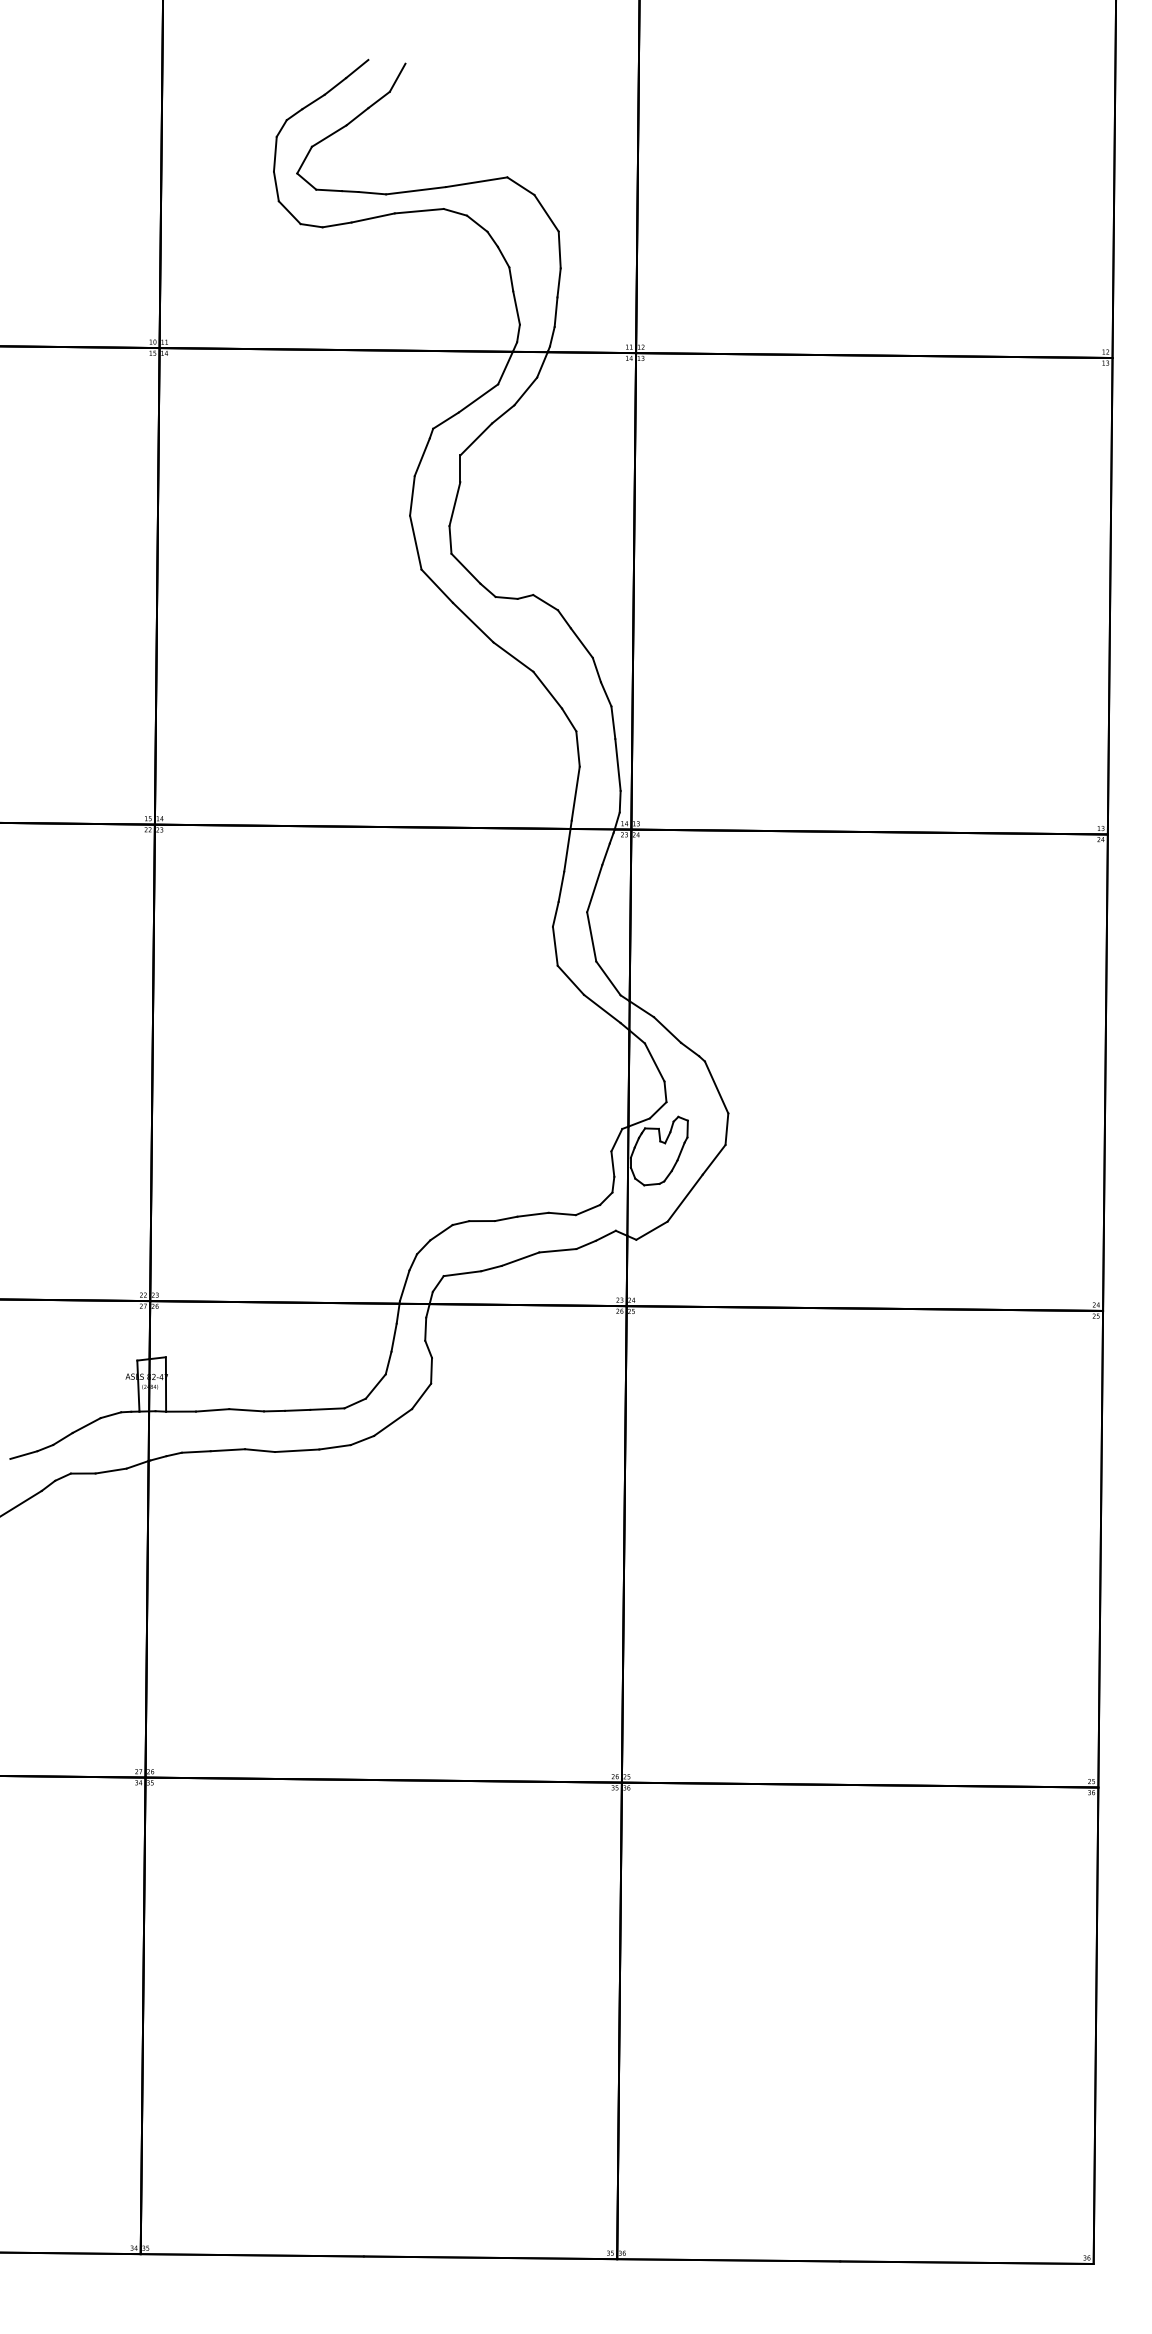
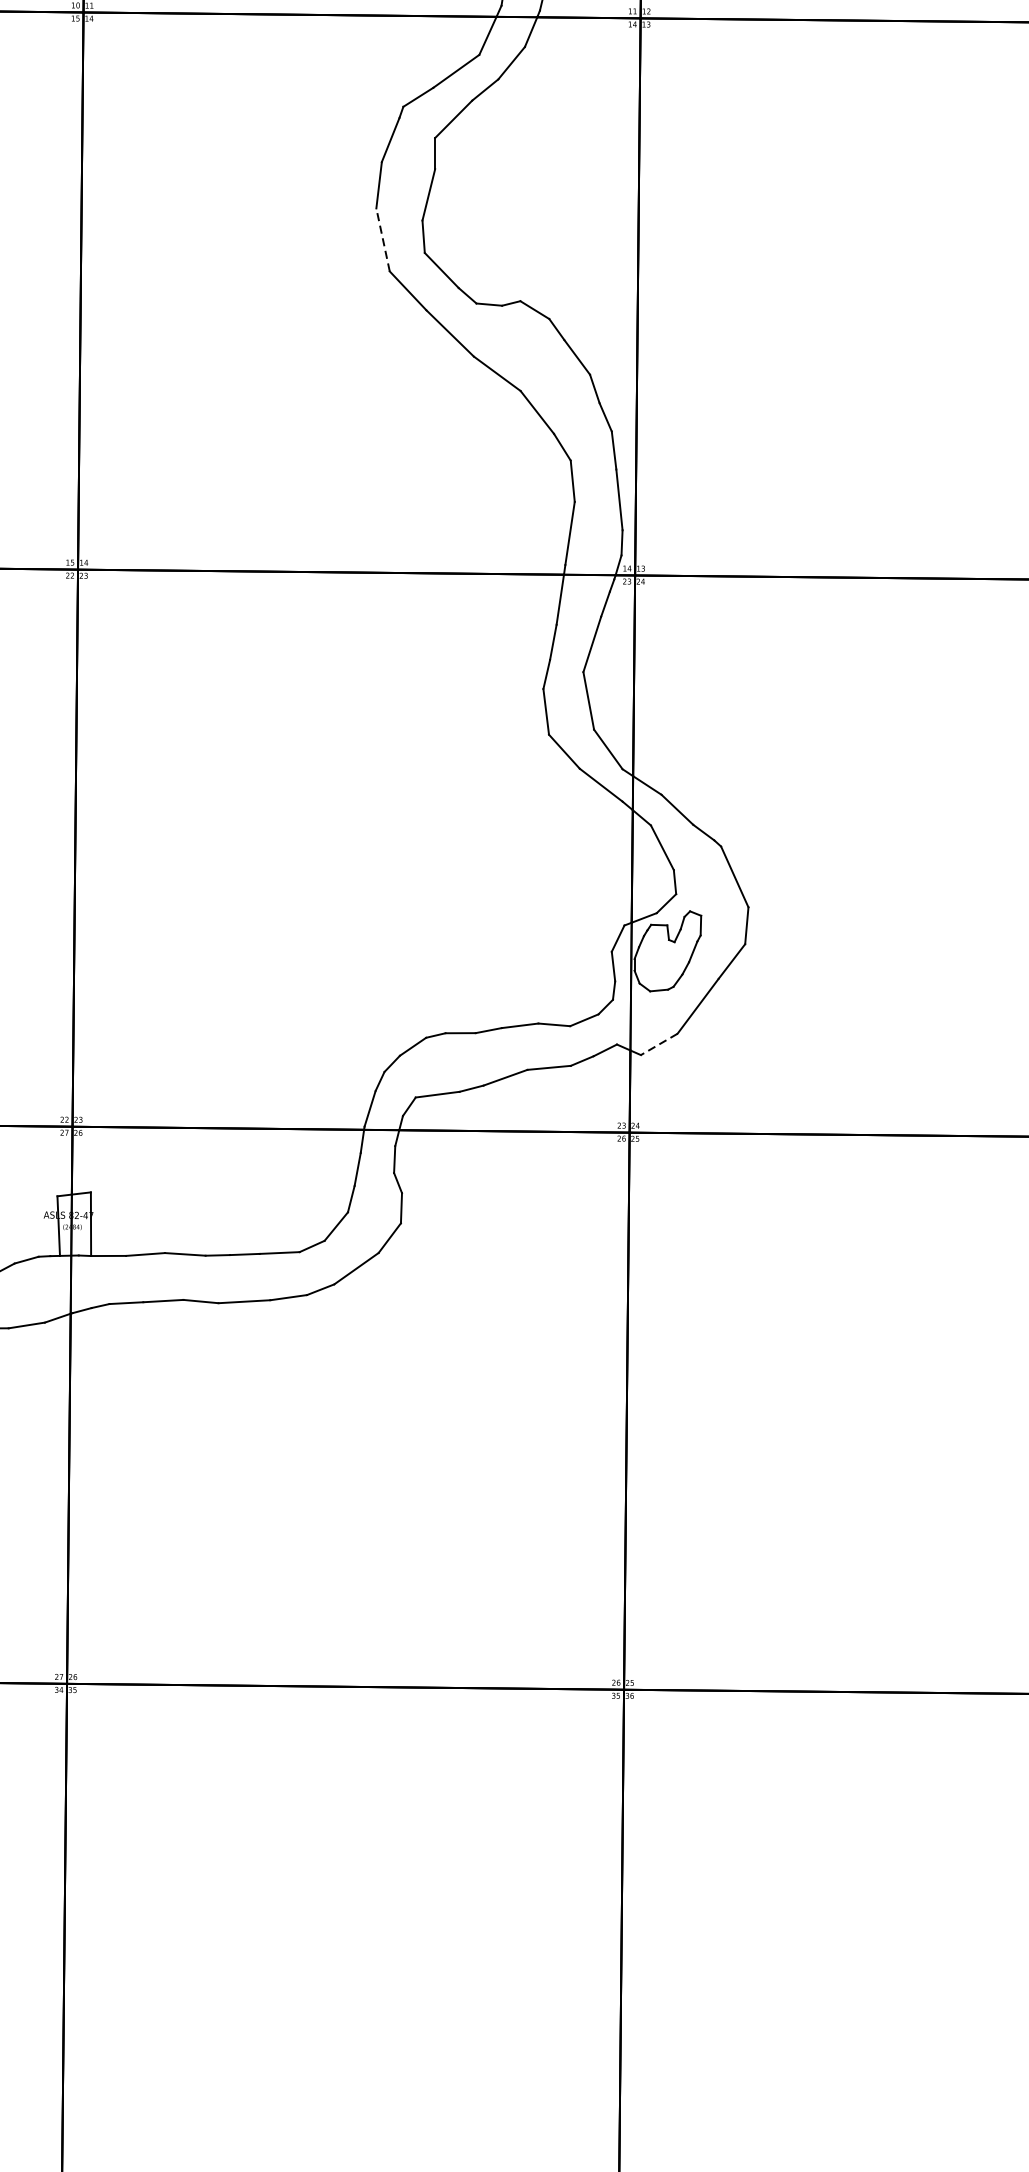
line: (415, 542) -> (382, 239), solid -> dashed
line: (651, 1230) -> (658, 1044), solid -> dashed

